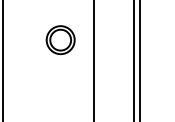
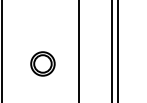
part: (60, 39) -> (42, 63), moved

